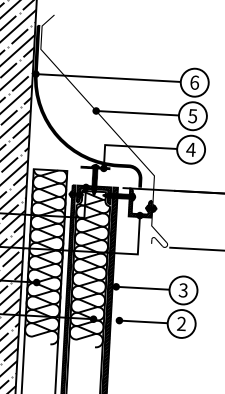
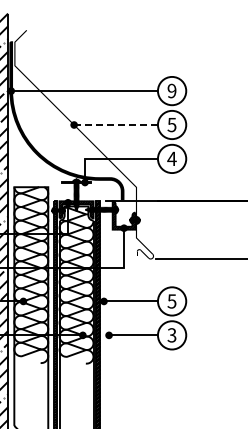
text: (194, 82) -> (171, 90), 6 -> 9
line: (137, 113) -> (116, 125), solid -> dashed
text: (183, 289) -> (172, 300), 3 -> 5
text: (181, 324) -> (171, 335), 2 -> 3

